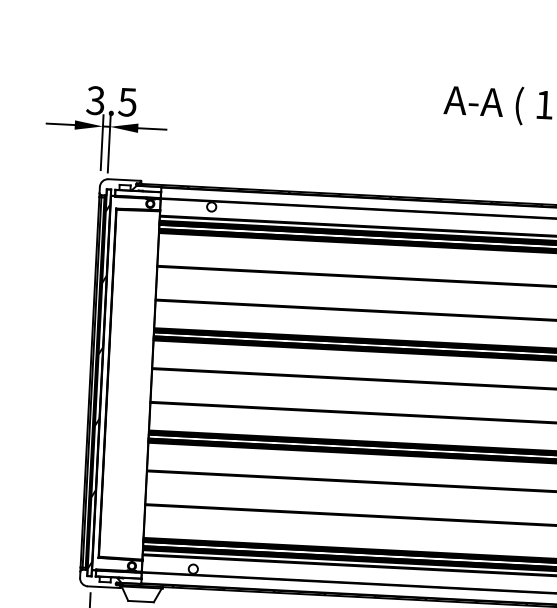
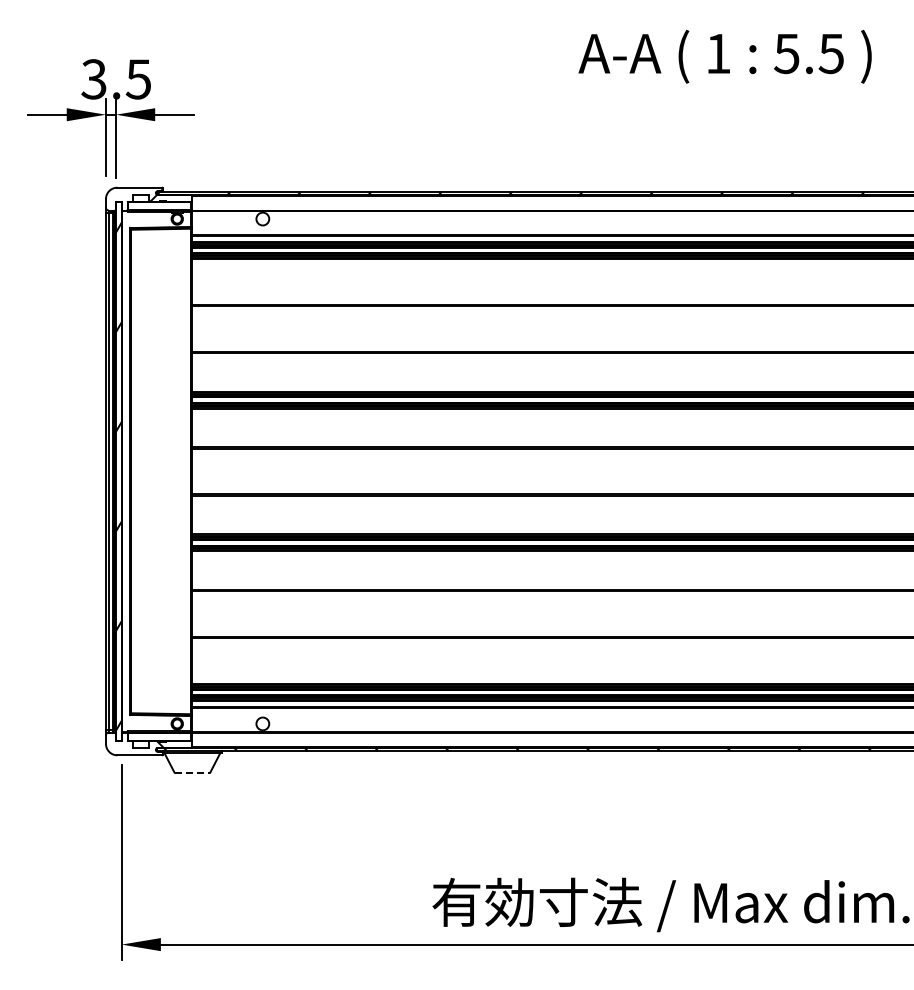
line: (141, 601) -> (192, 772), solid -> dashed

